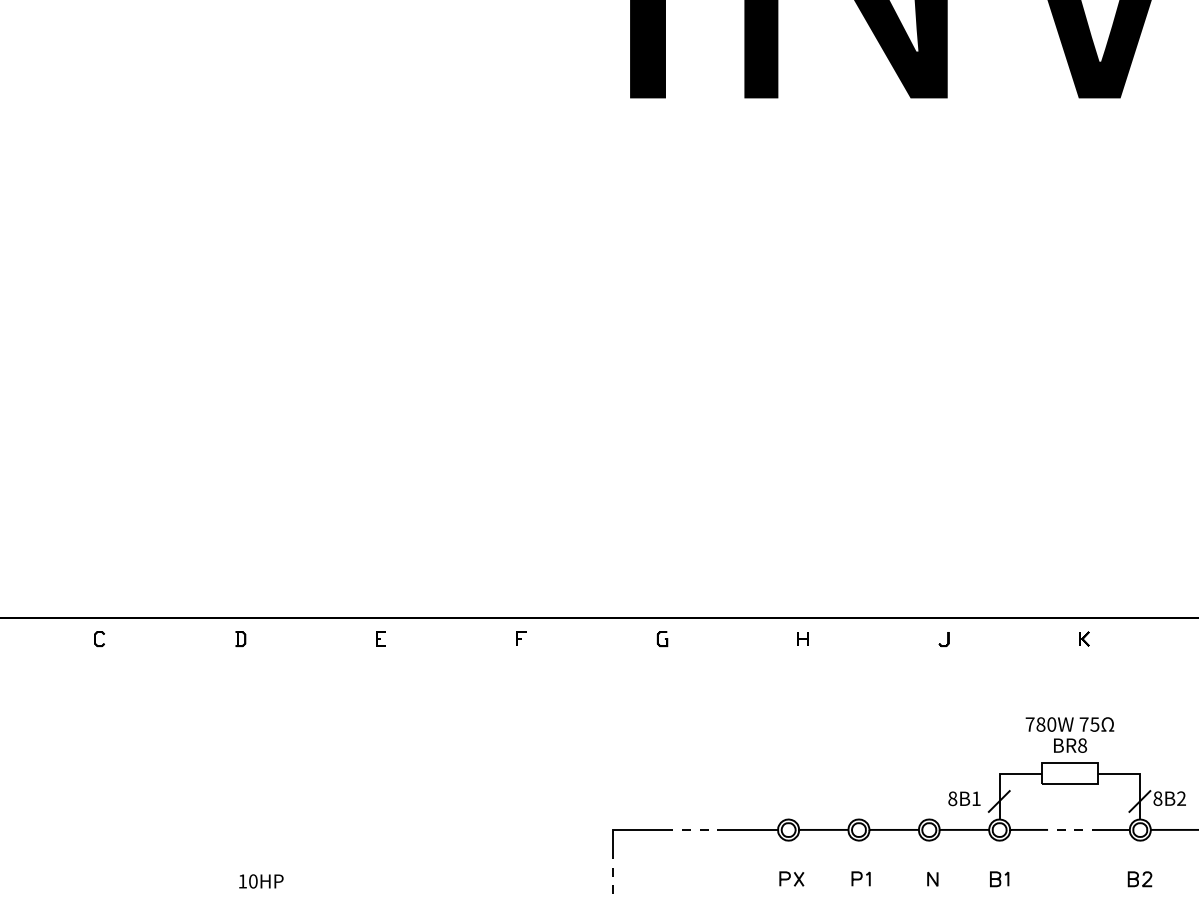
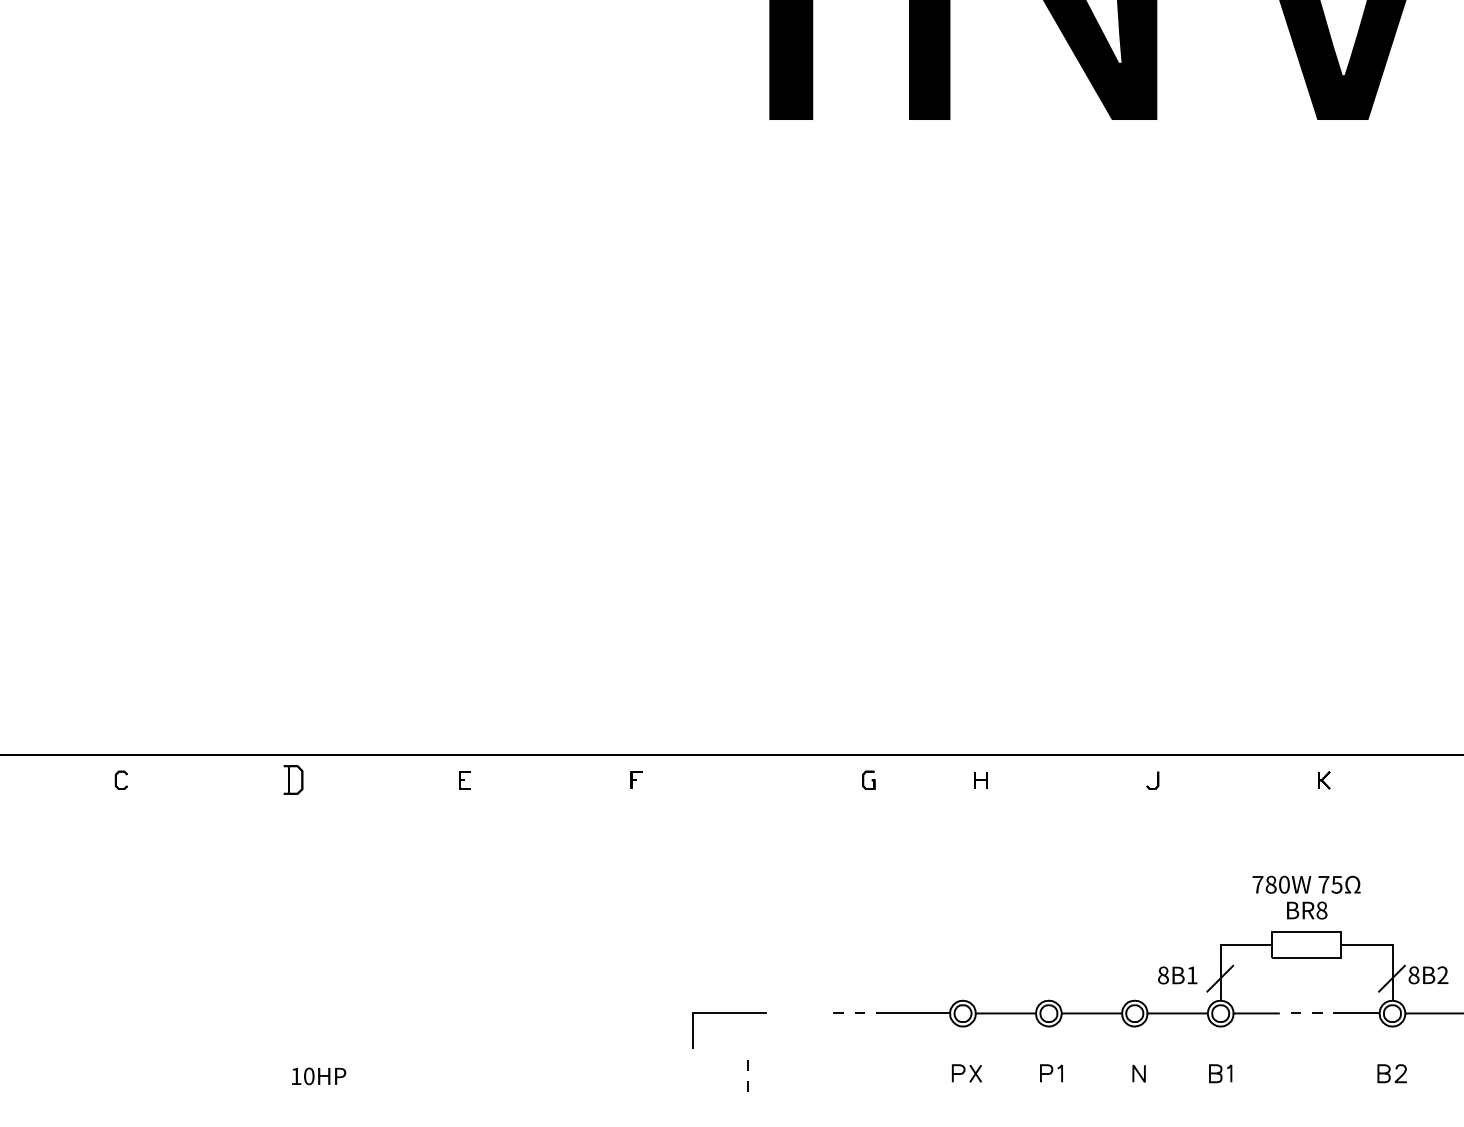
part: (240, 639) -> (293, 780), size x1.6
part: (662, 639) -> (868, 780), moved
line: (642, 830) -> (729, 1014), moved

